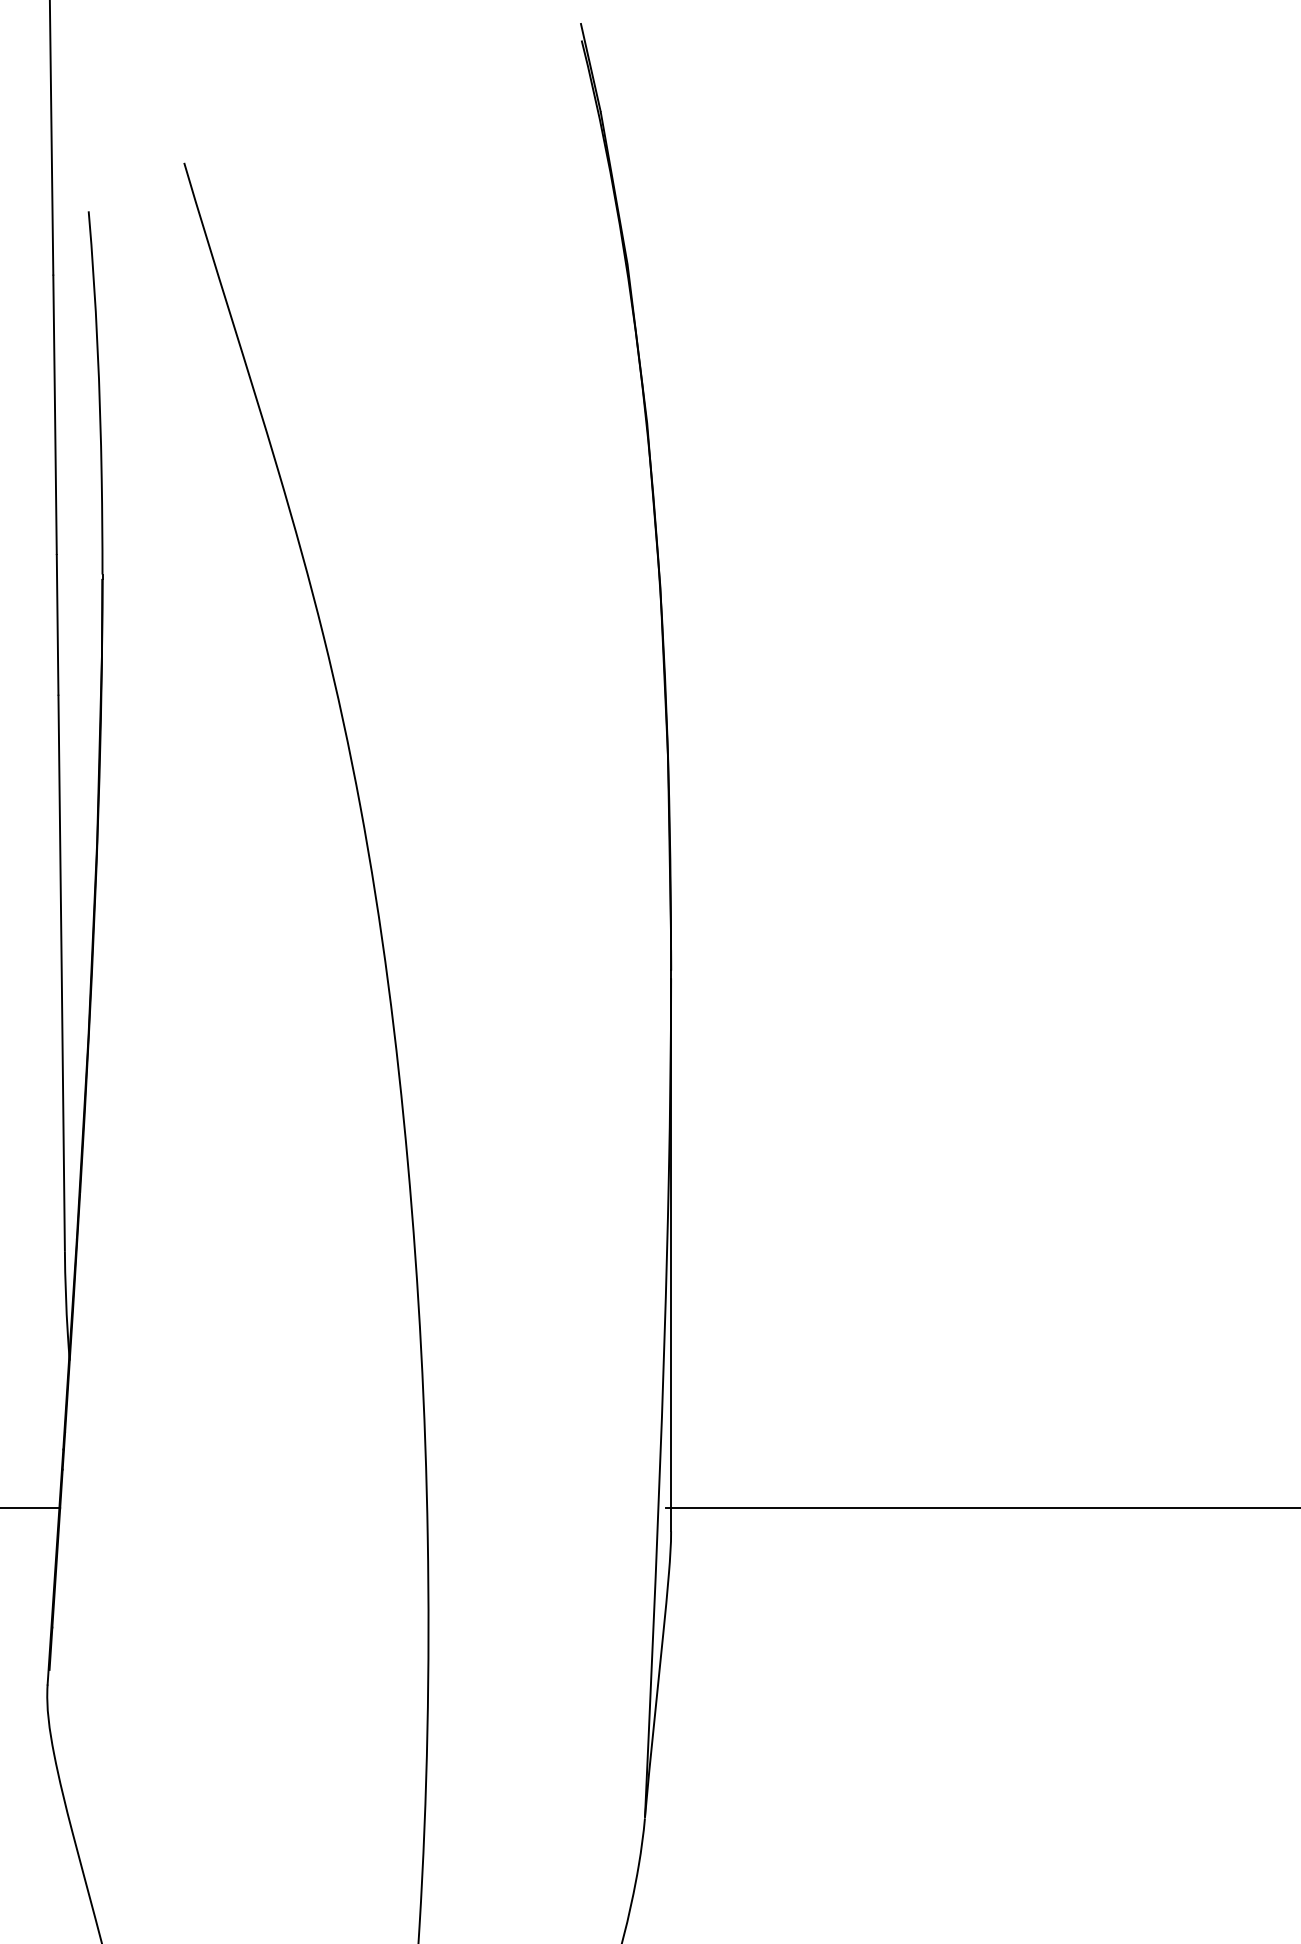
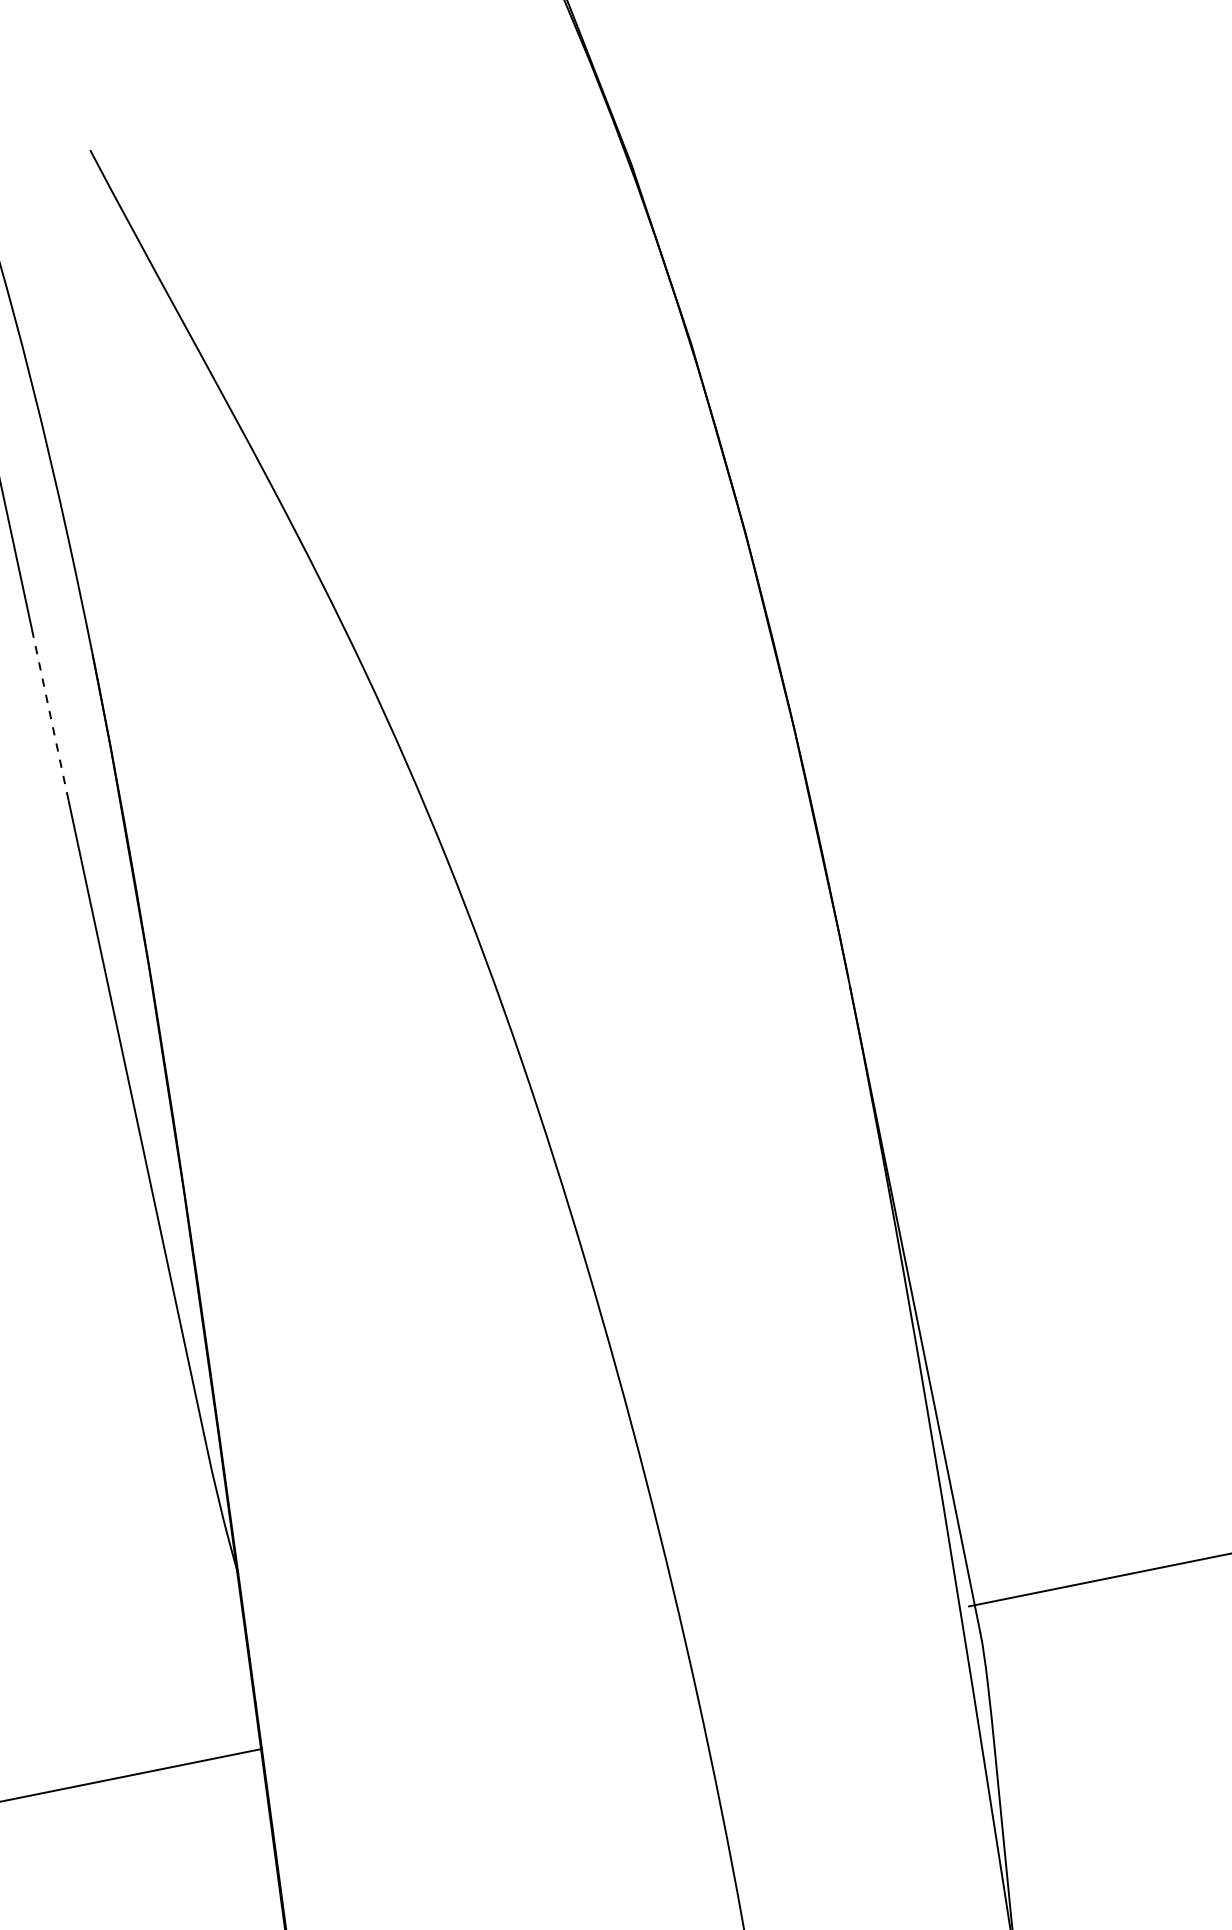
line: (57, 624) -> (50, 718), solid -> dashed

